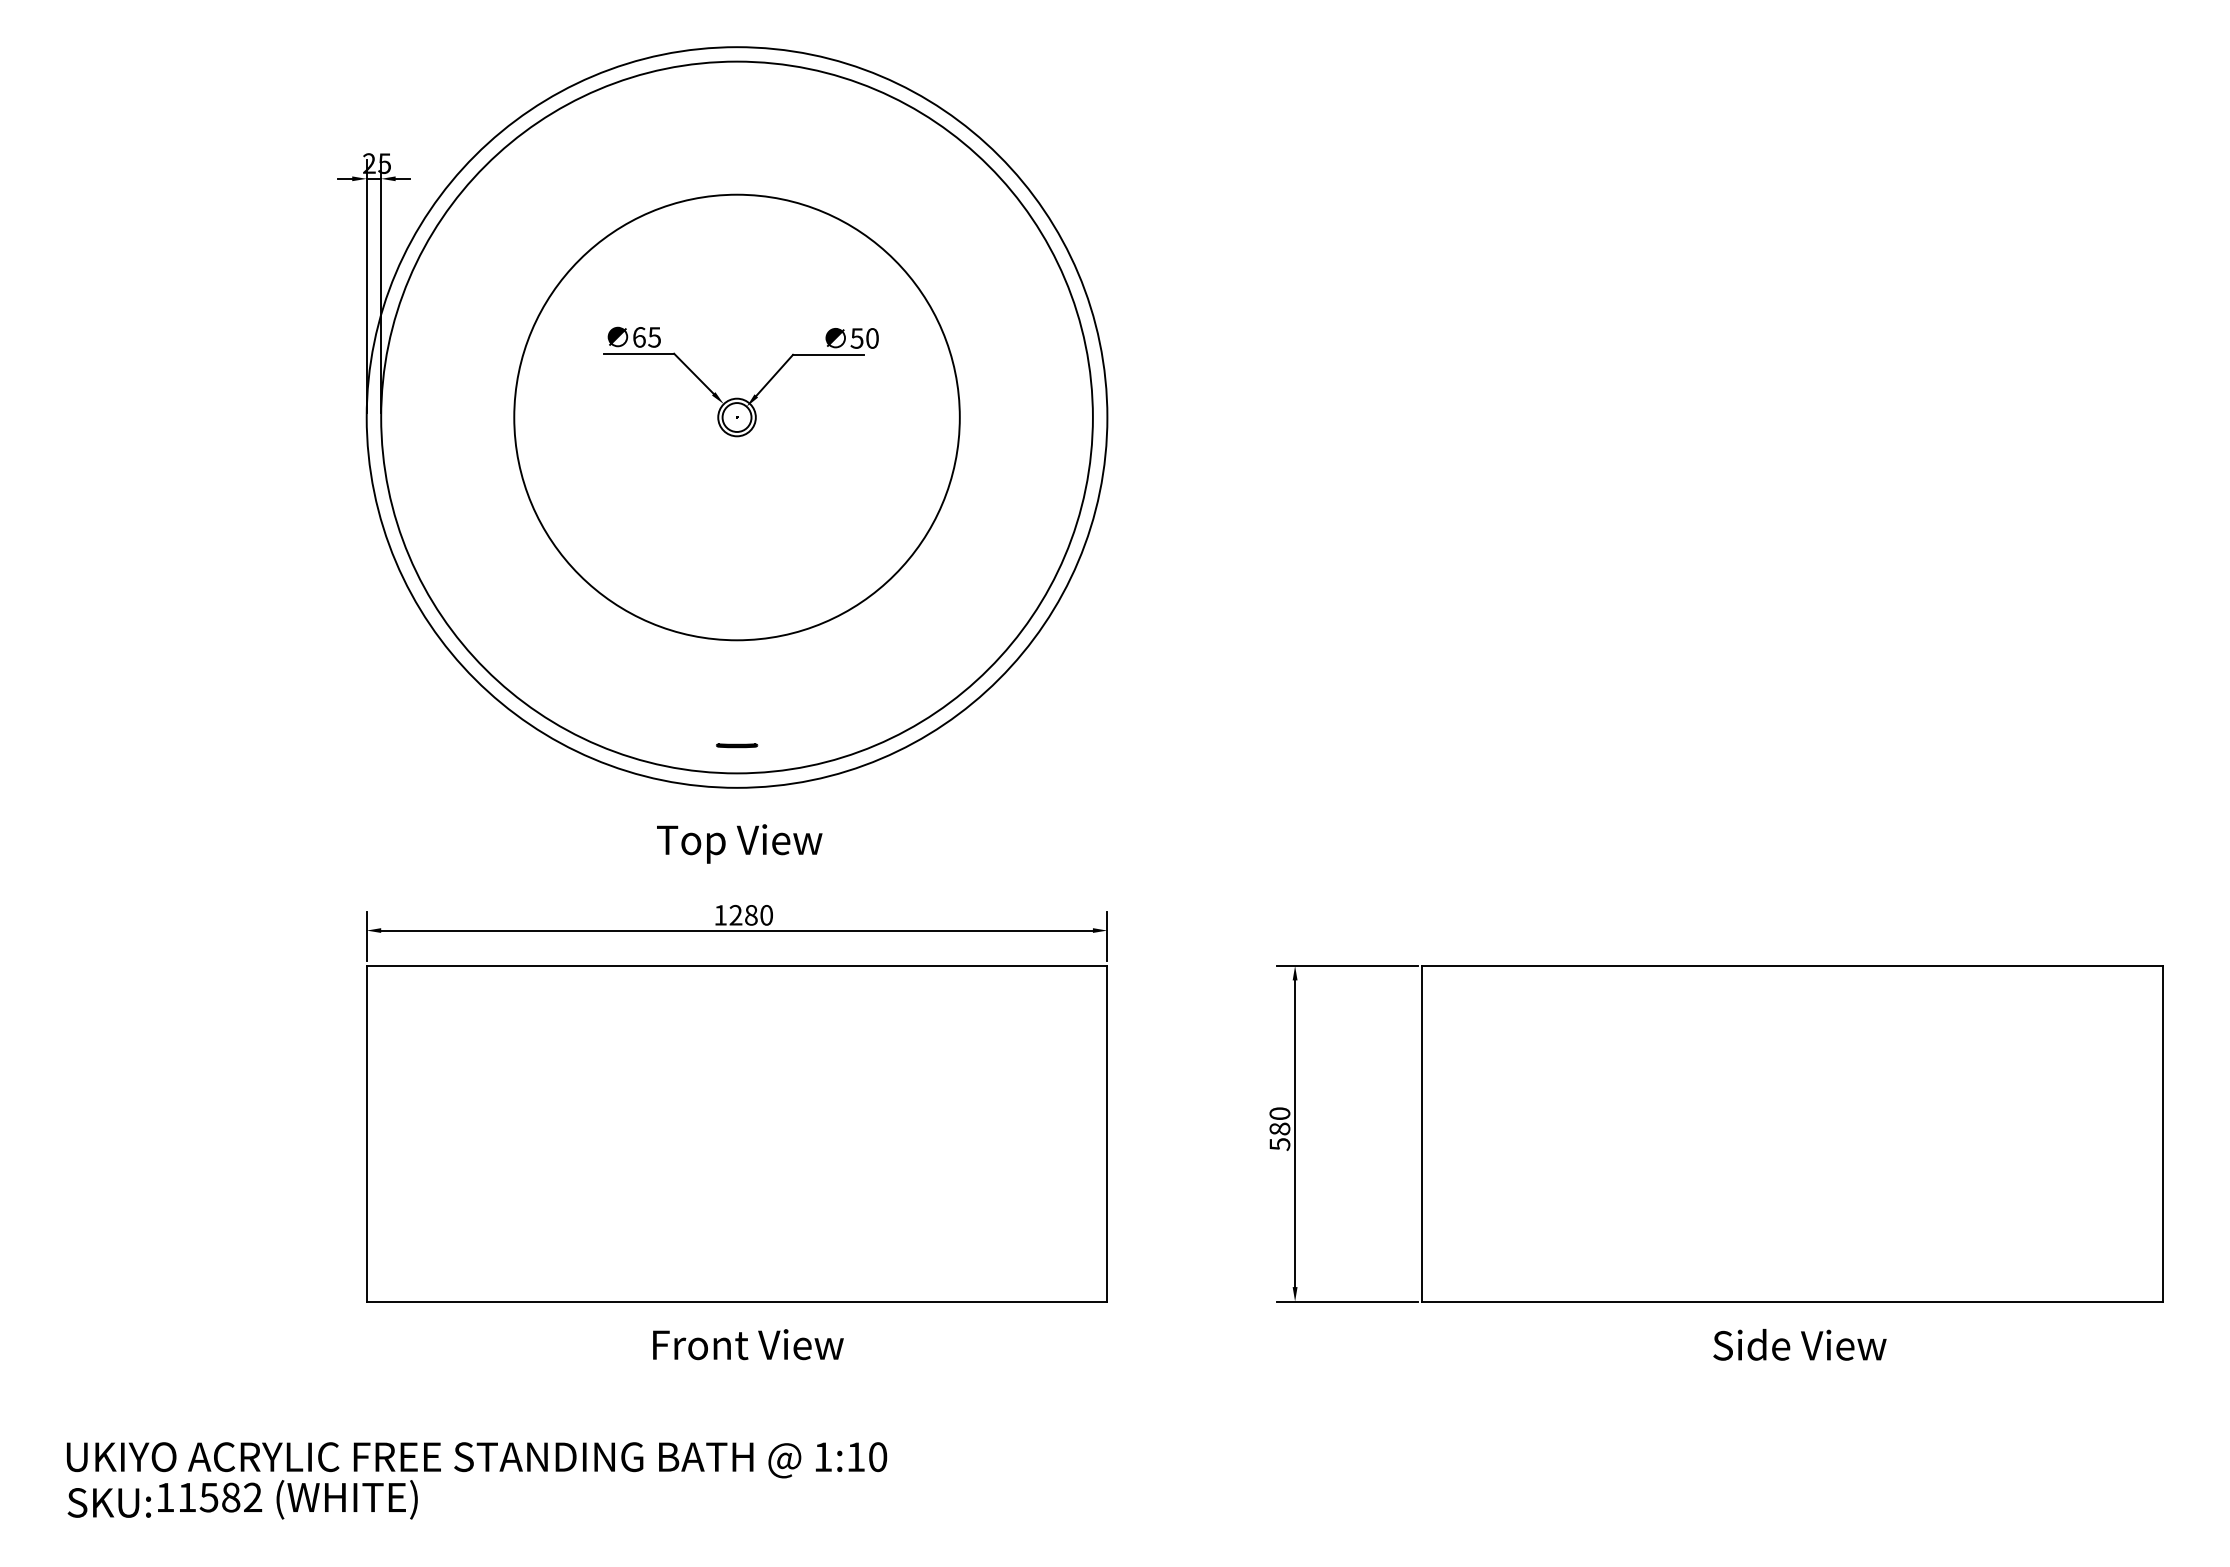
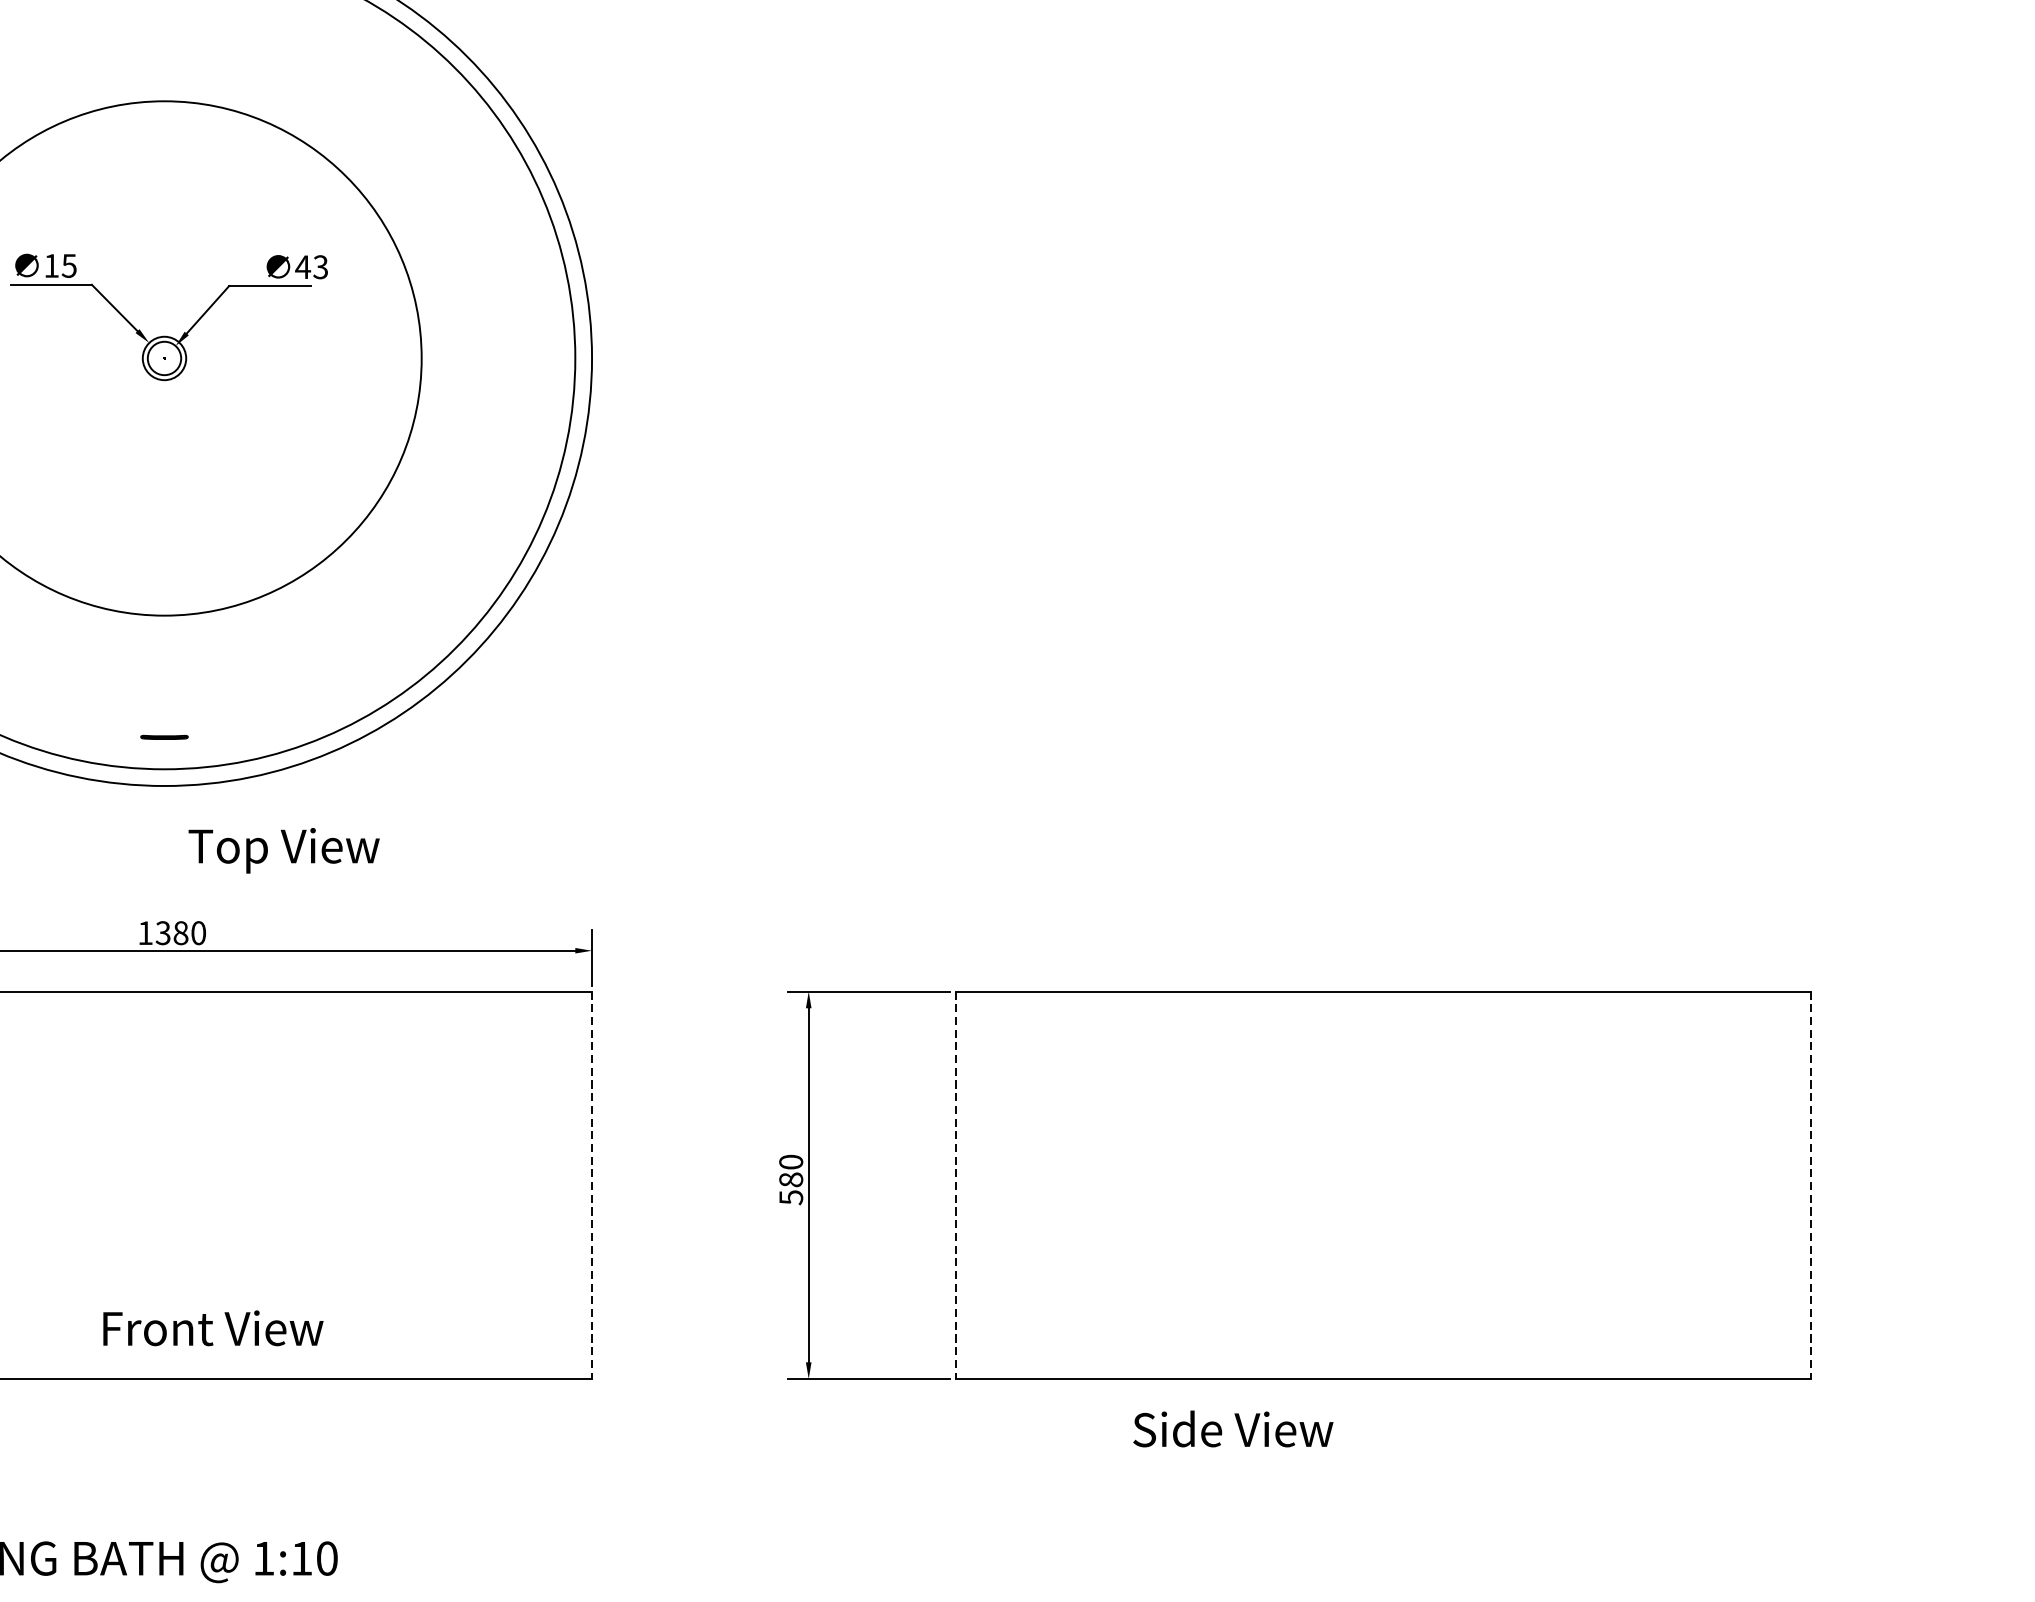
text: (639, 337) -> (51, 266), 65 -> 15
text: (864, 338) -> (311, 267), 50 -> 43
text: (739, 843) -> (283, 850), moved
text: (735, 915) -> (162, 933), 1280 -> 1380
line: (1107, 1133) -> (592, 1185), solid -> dashed
line: (1422, 1133) -> (955, 1185), solid -> dashed
line: (2163, 1133) -> (1811, 1185), solid -> dashed
text: (748, 1344) -> (213, 1328), moved
text: (1799, 1344) -> (1232, 1428), moved

